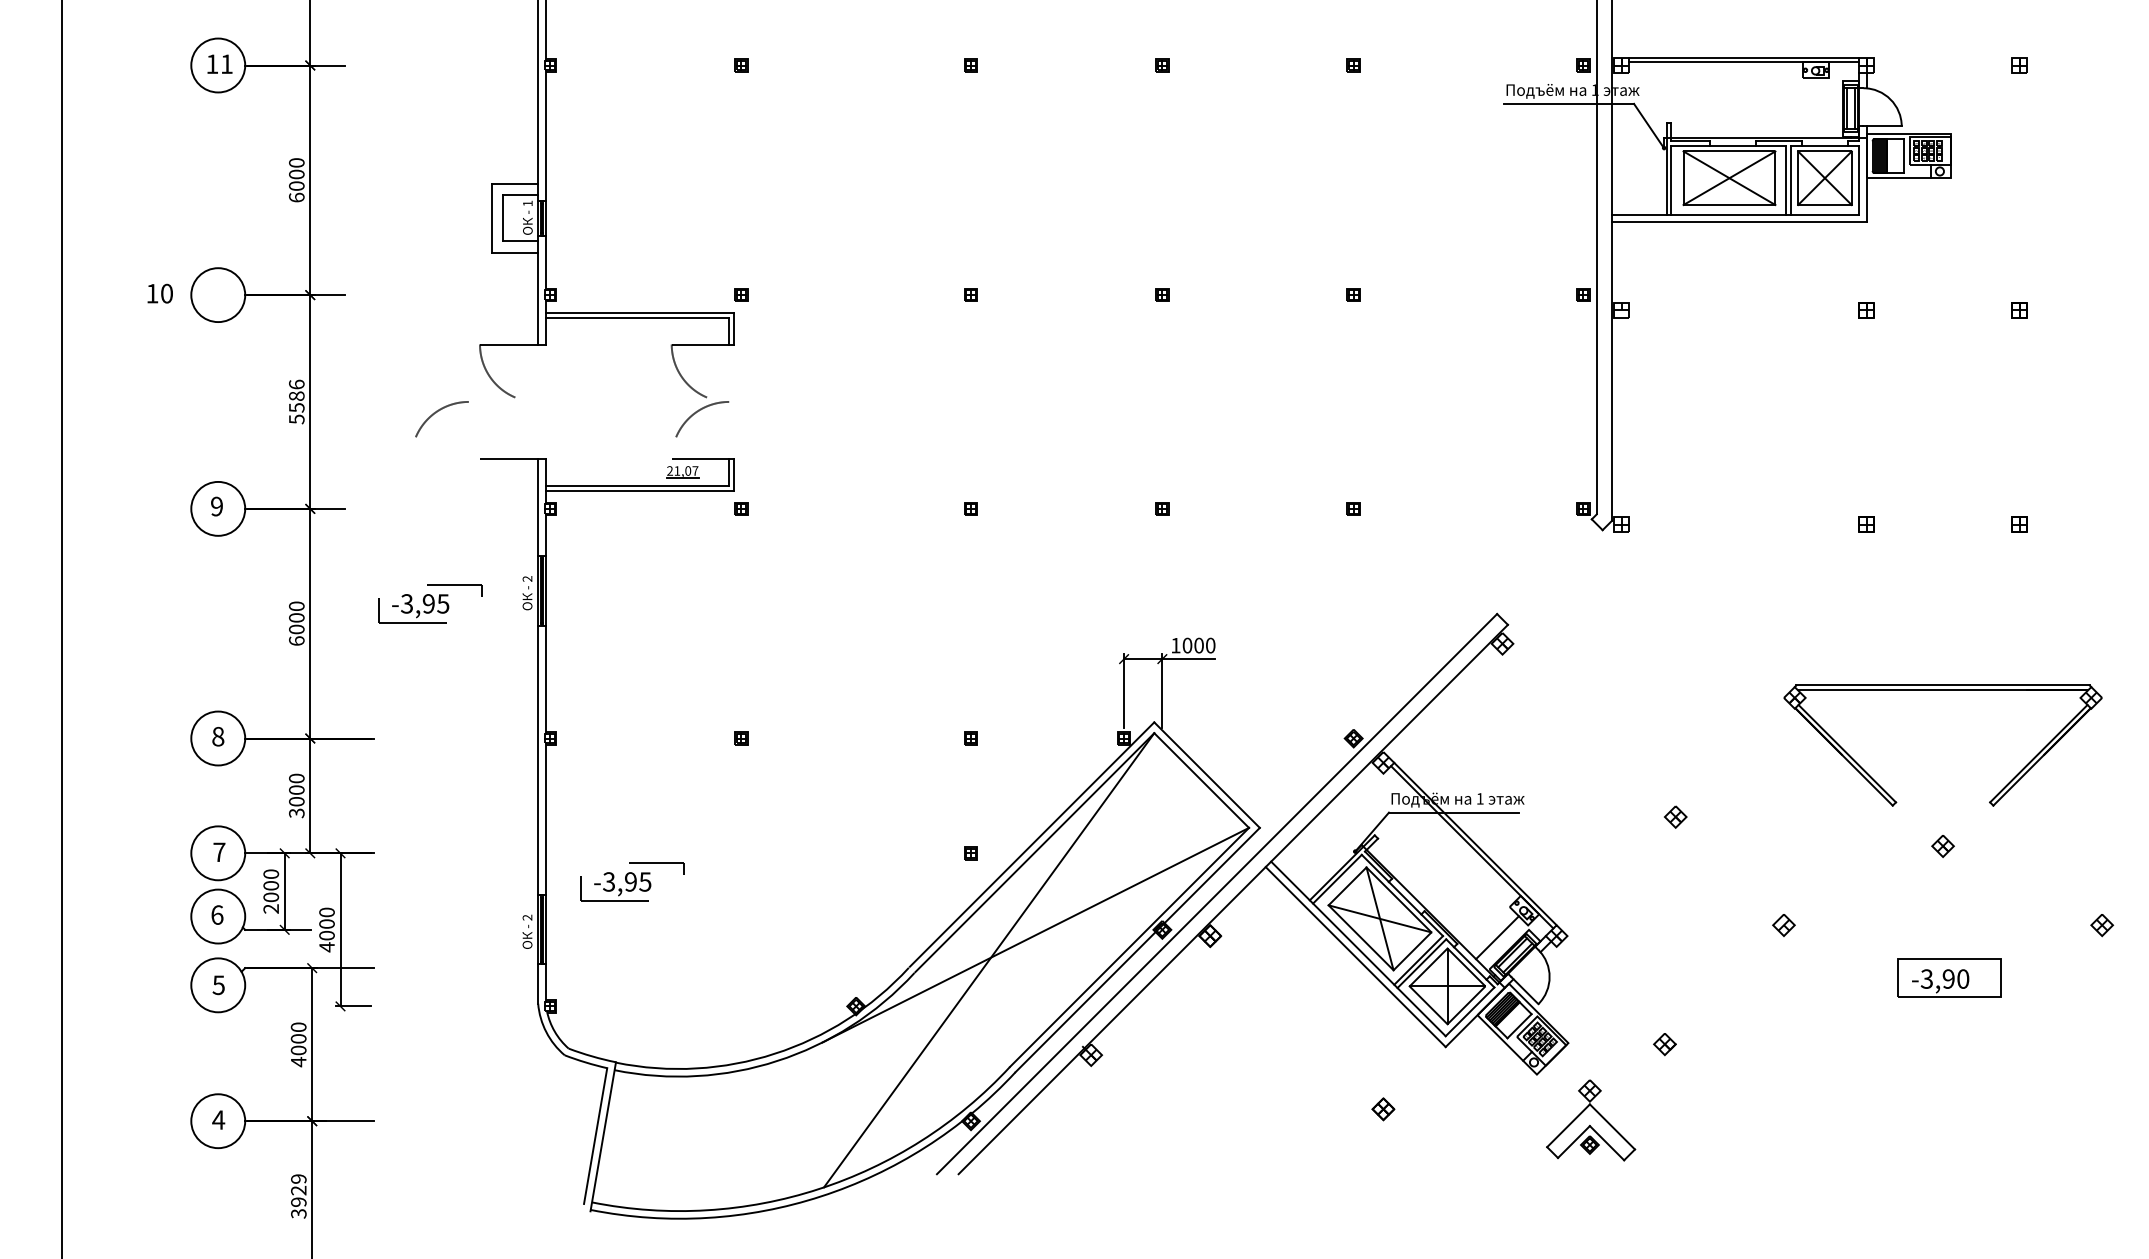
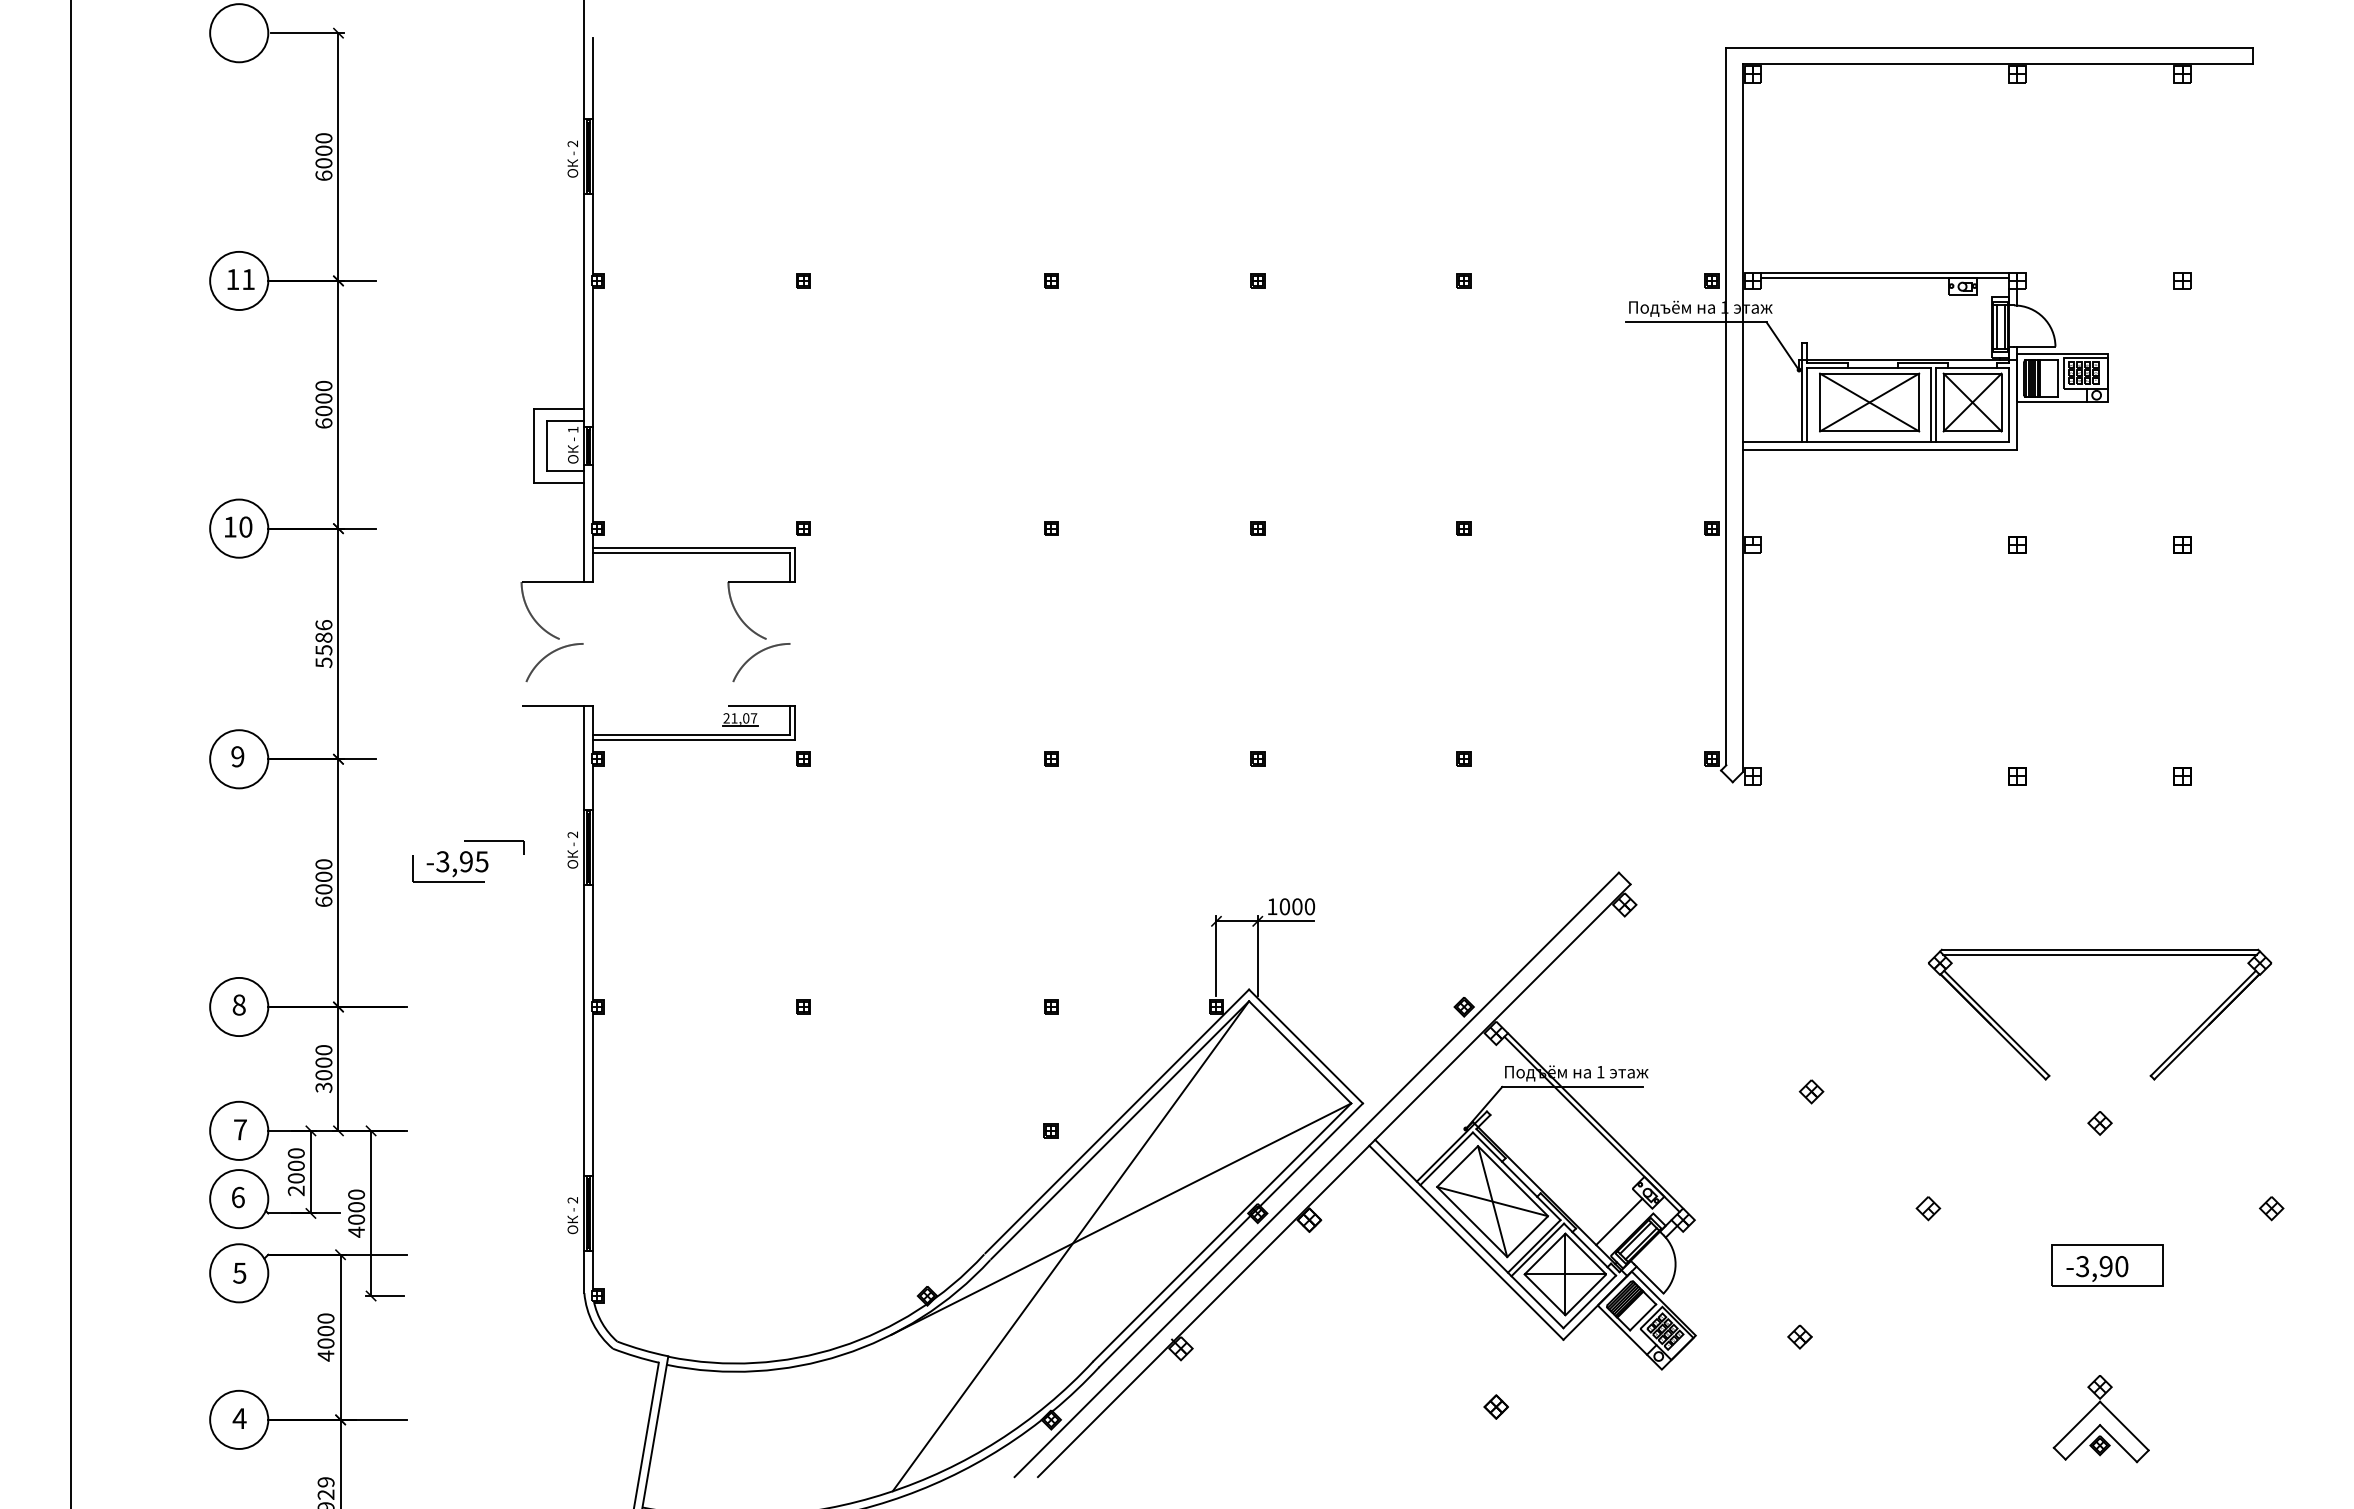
text: (160, 293) -> (238, 526), moved
arc: (437, 412) -> (549, 655), moved
part: (632, 881) -> (686, 1161), removed
part: (1590, 1120) -> (2100, 1419), moved

